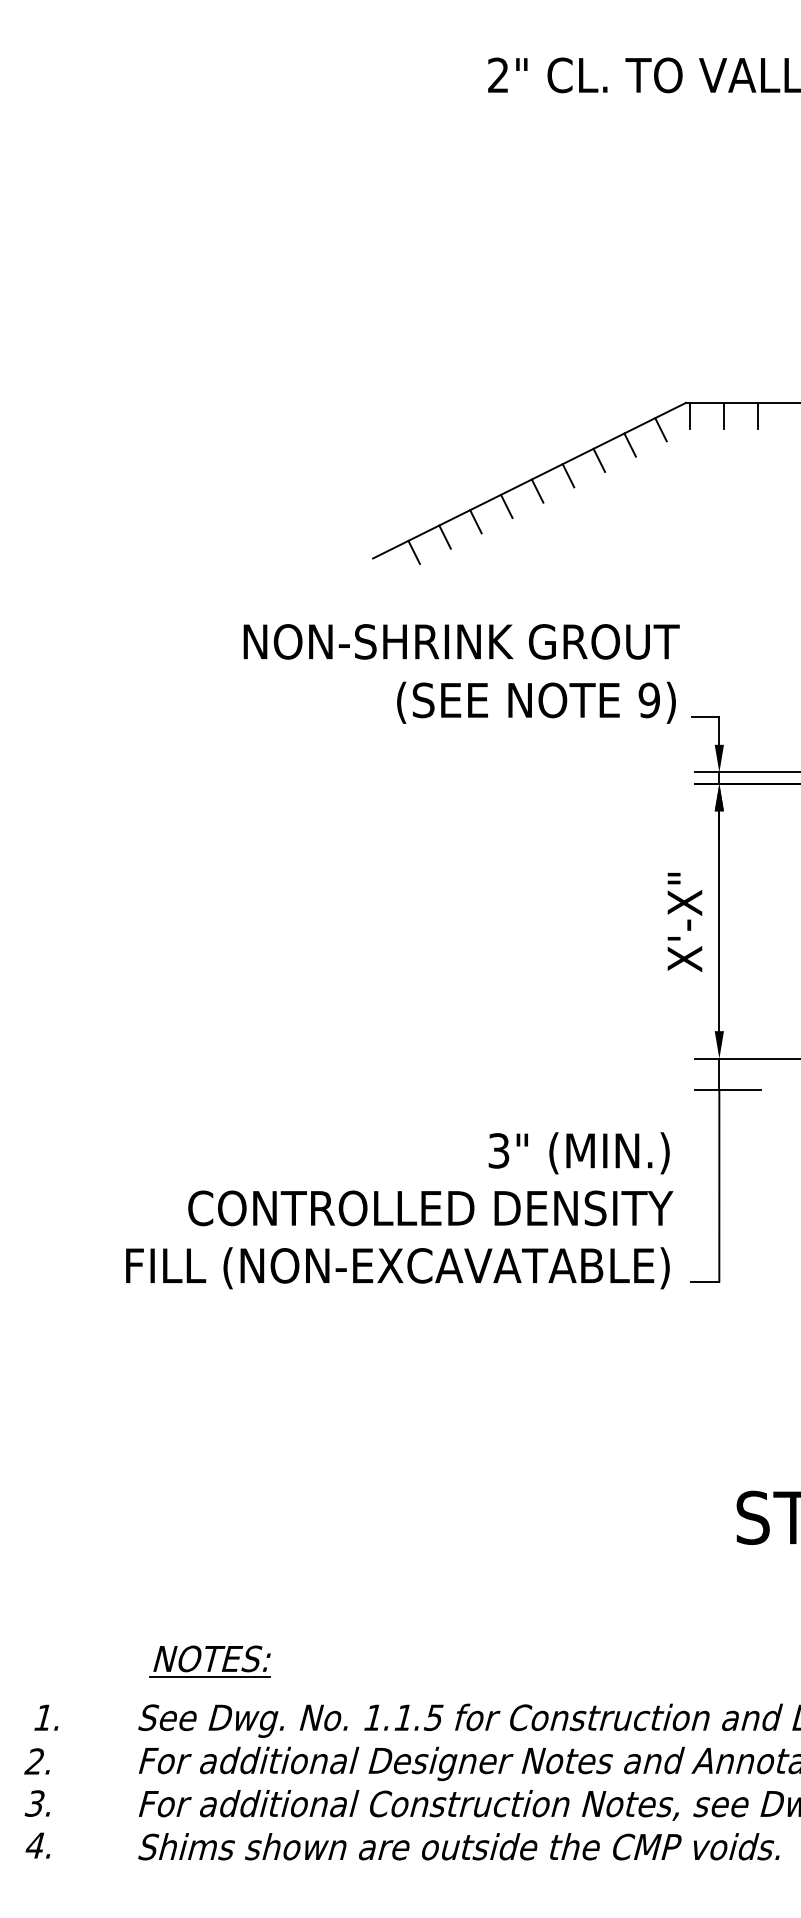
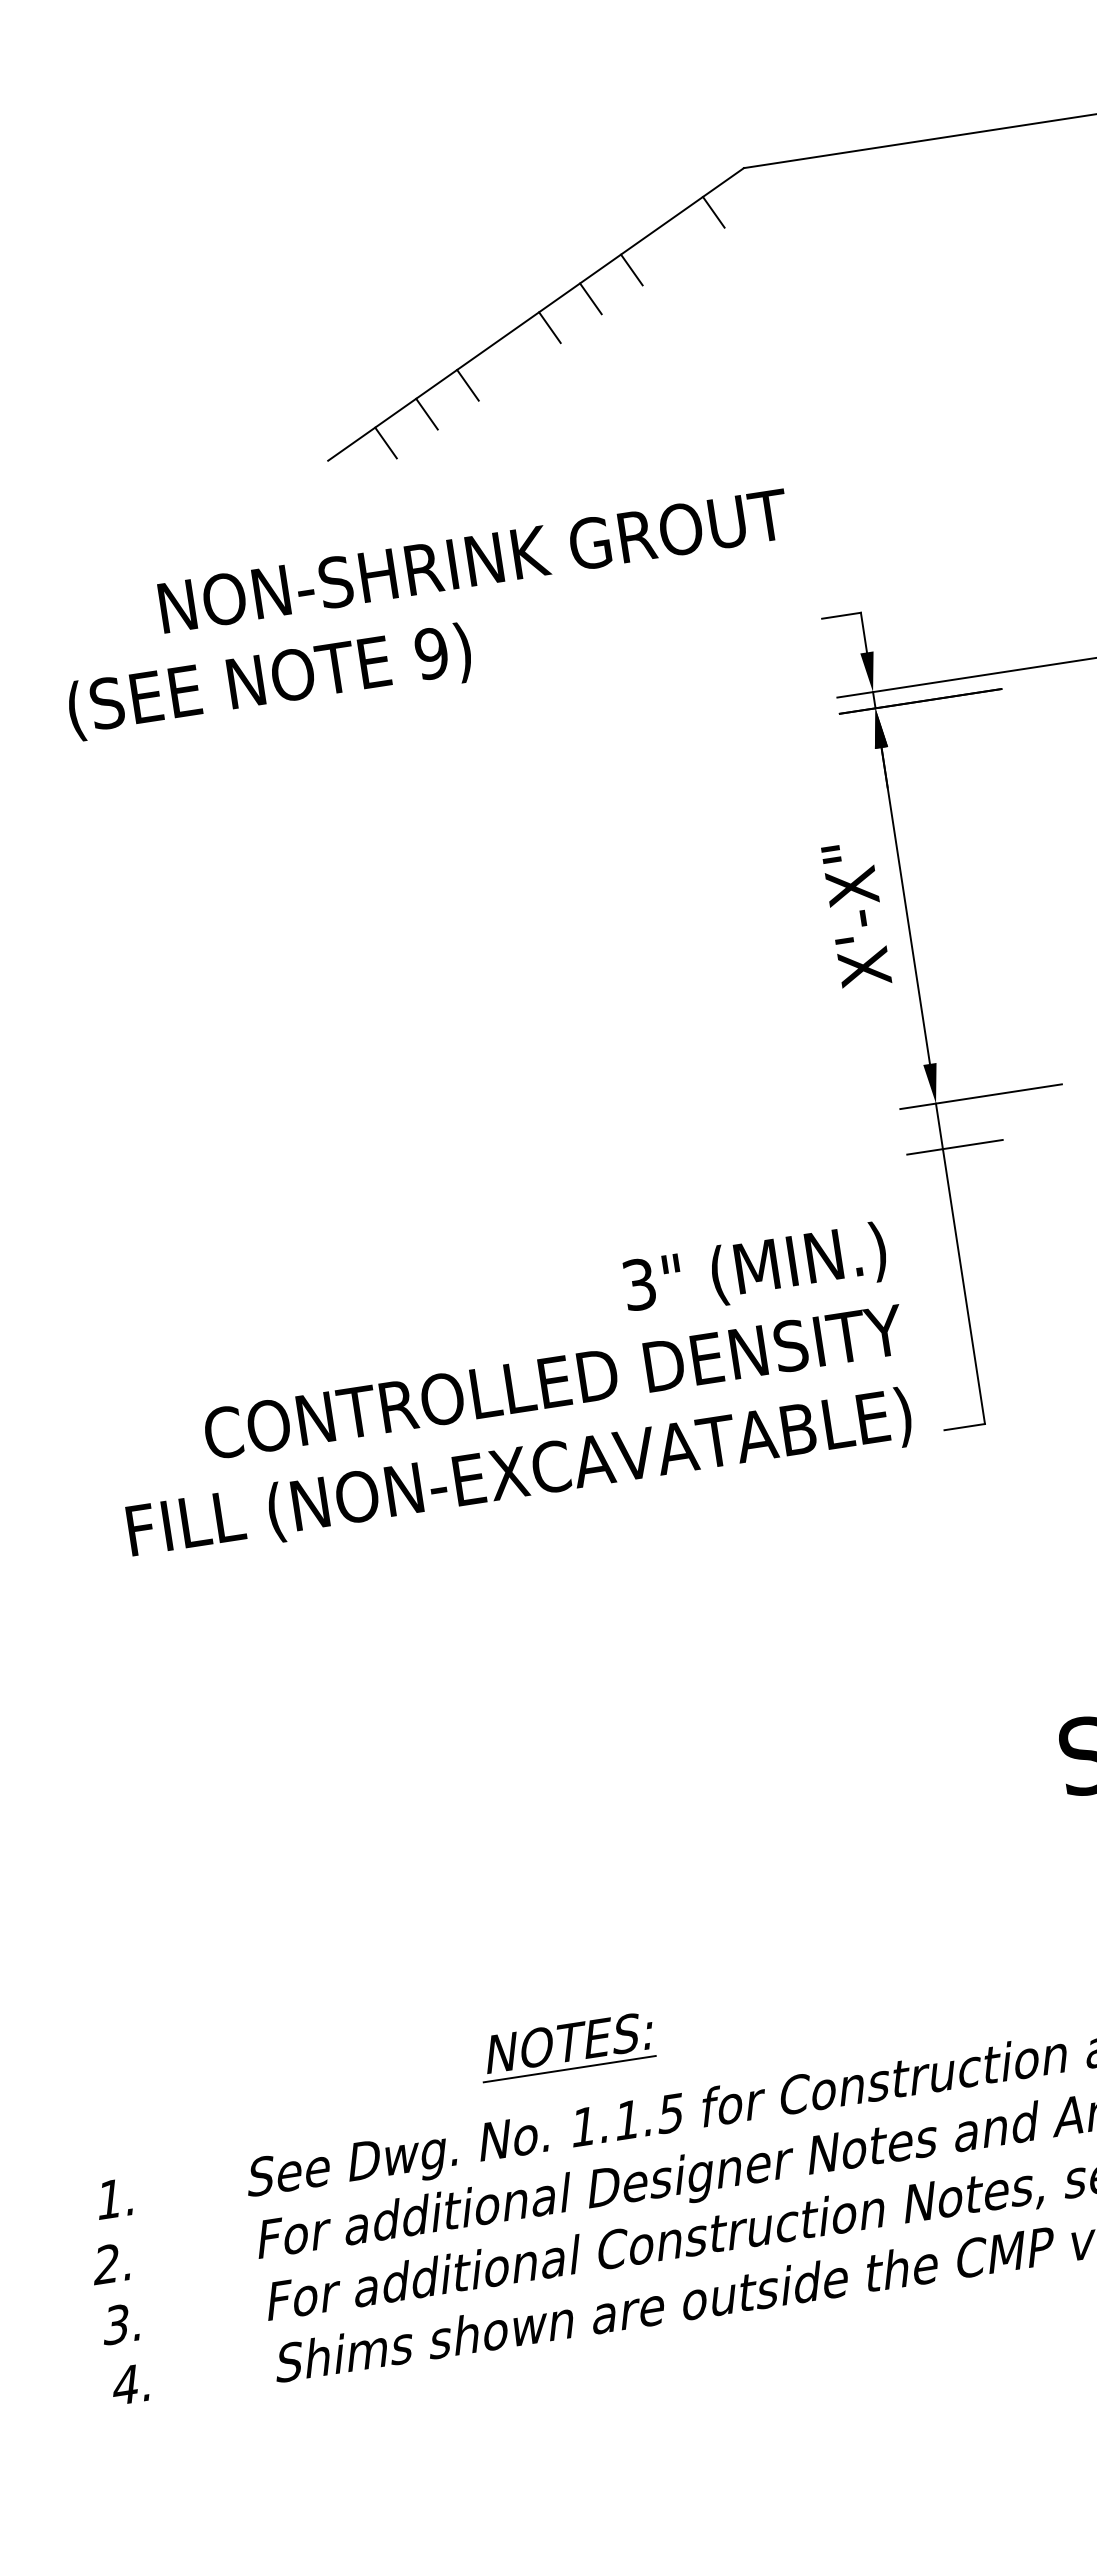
line: (689, 415) -> (751, 185), removed
line: (723, 415) -> (800, 178), removed
line: (758, 415) -> (850, 170), removed
line: (629, 444) -> (671, 240), removed
line: (506, 506) -> (508, 356), removed
text: (536, 702) -> (269, 681), moved
part: (209, 1661) -> (565, 2046), moved

